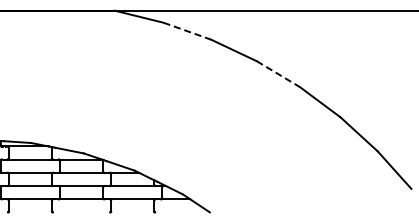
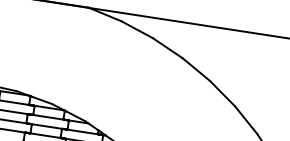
line: (187, 31) -> (137, 30), dashed -> solid
line: (278, 74) -> (196, 69), dashed -> solid

